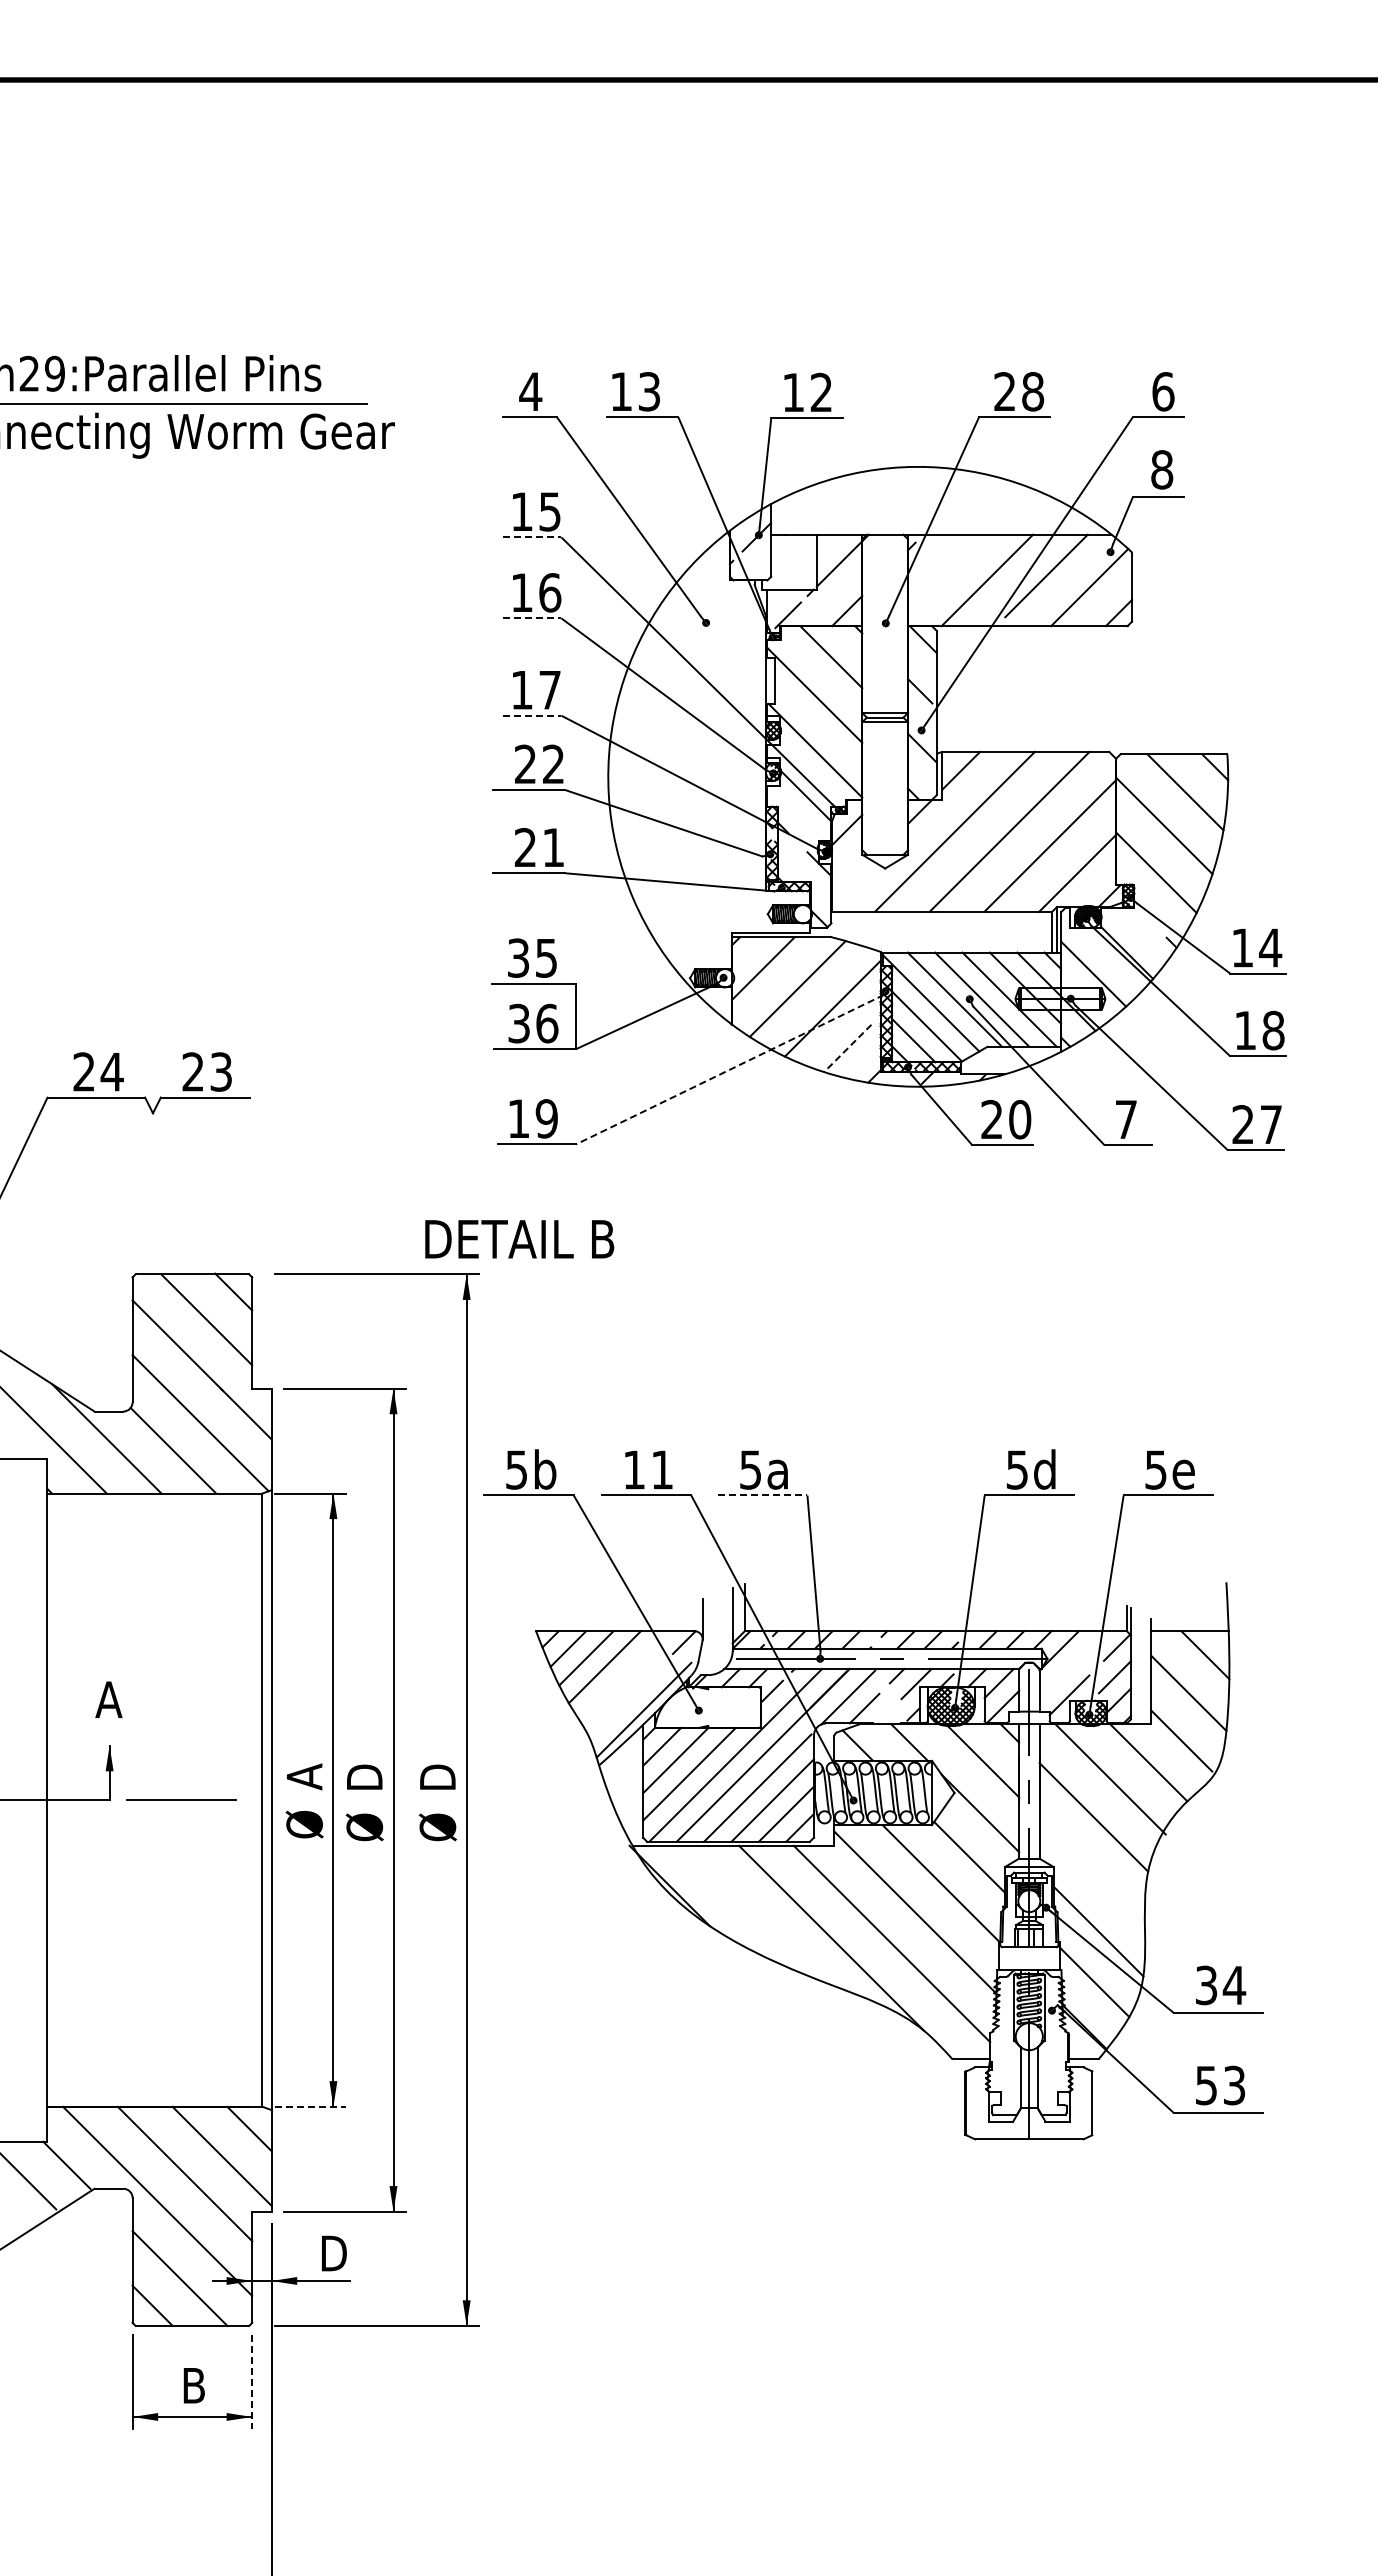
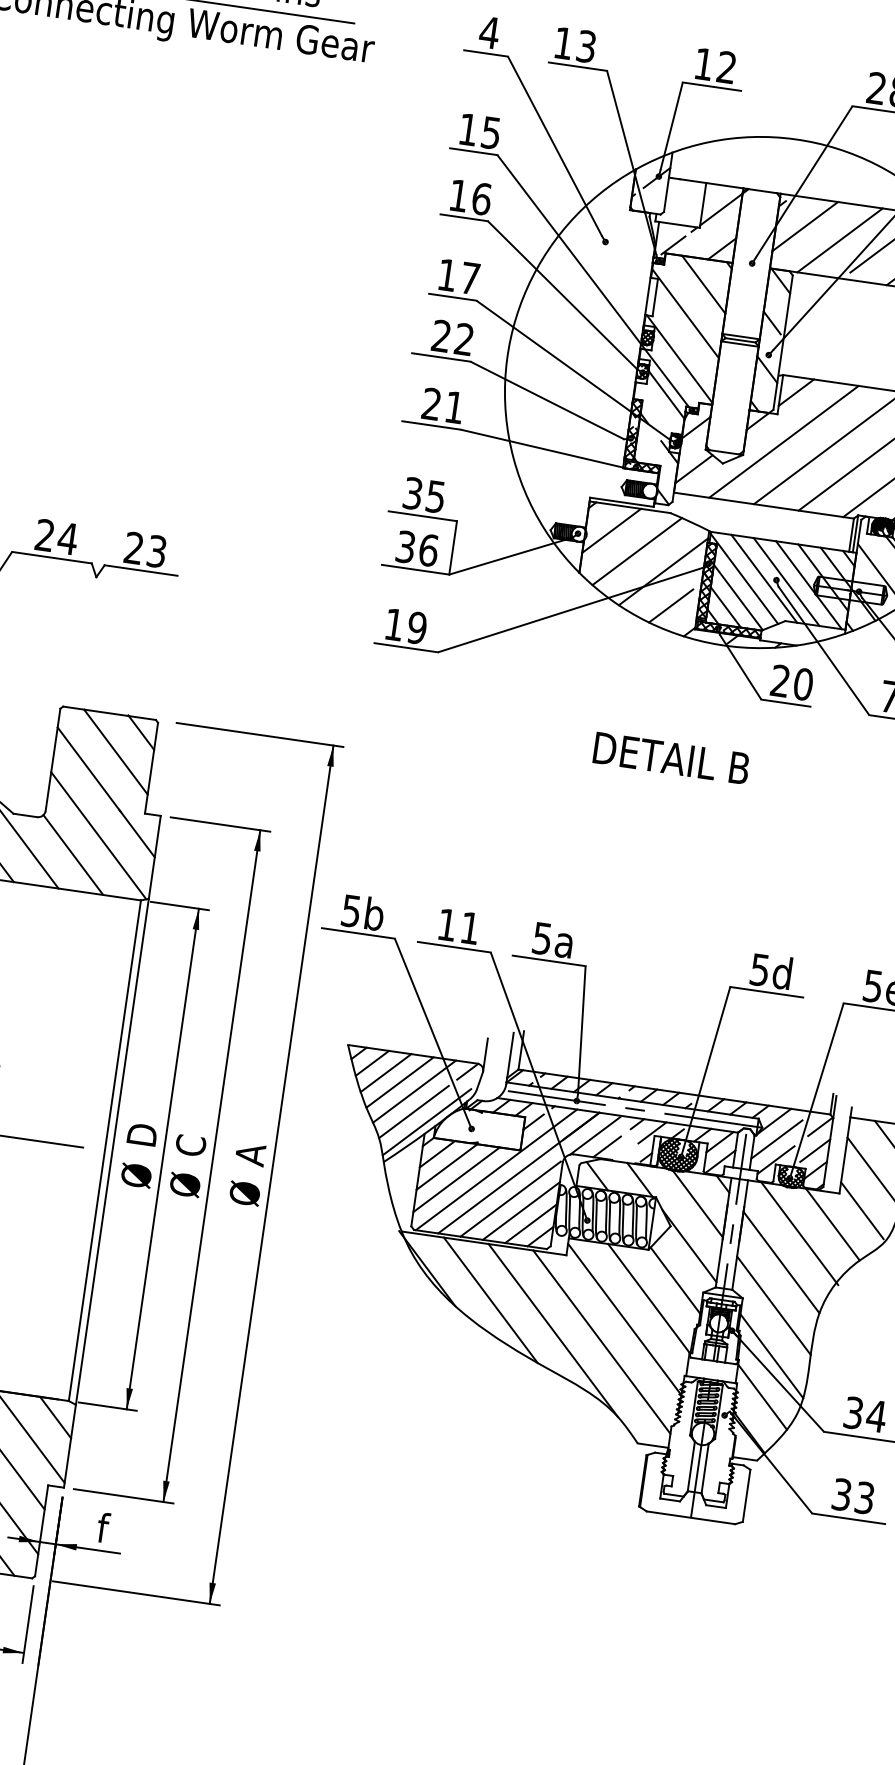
line: (532, 537) -> (473, 151), dashed -> solid
line: (943, 569) -> (805, 226), added
line: (532, 618) -> (464, 217), dashed -> solid
line: (532, 715) -> (452, 297), dashed -> solid
line: (851, 880) -> (693, 469), added
line: (847, 1048) -> (670, 605), dashed -> solid
line: (729, 1069) -> (572, 609), dashed -> solid
text: (519, 1239) -> (671, 758), moved
line: (762, 1495) -> (548, 960), dashed -> solid
line: (1066, 1670) -> (776, 1139), added
line: (623, 1675) -> (414, 1091), added
line: (626, 1699) -> (413, 1111), added
text: (304, 1775) -> (142, 1135), A -> D
text: (364, 1777) -> (190, 1144), D -> C
text: (437, 1778) -> (250, 1153), D -> A
line: (1091, 1870) -> (773, 1305), added
line: (751, 1912) -> (490, 1299), added
text: (1206, 2084) -> (842, 1493), 53 -> 33
line: (310, 2106) -> (108, 1406), dashed -> solid
text: (332, 2252) -> (108, 1528), D -> f
line: (252, 2382) -> (28, 1624), dashed -> solid

